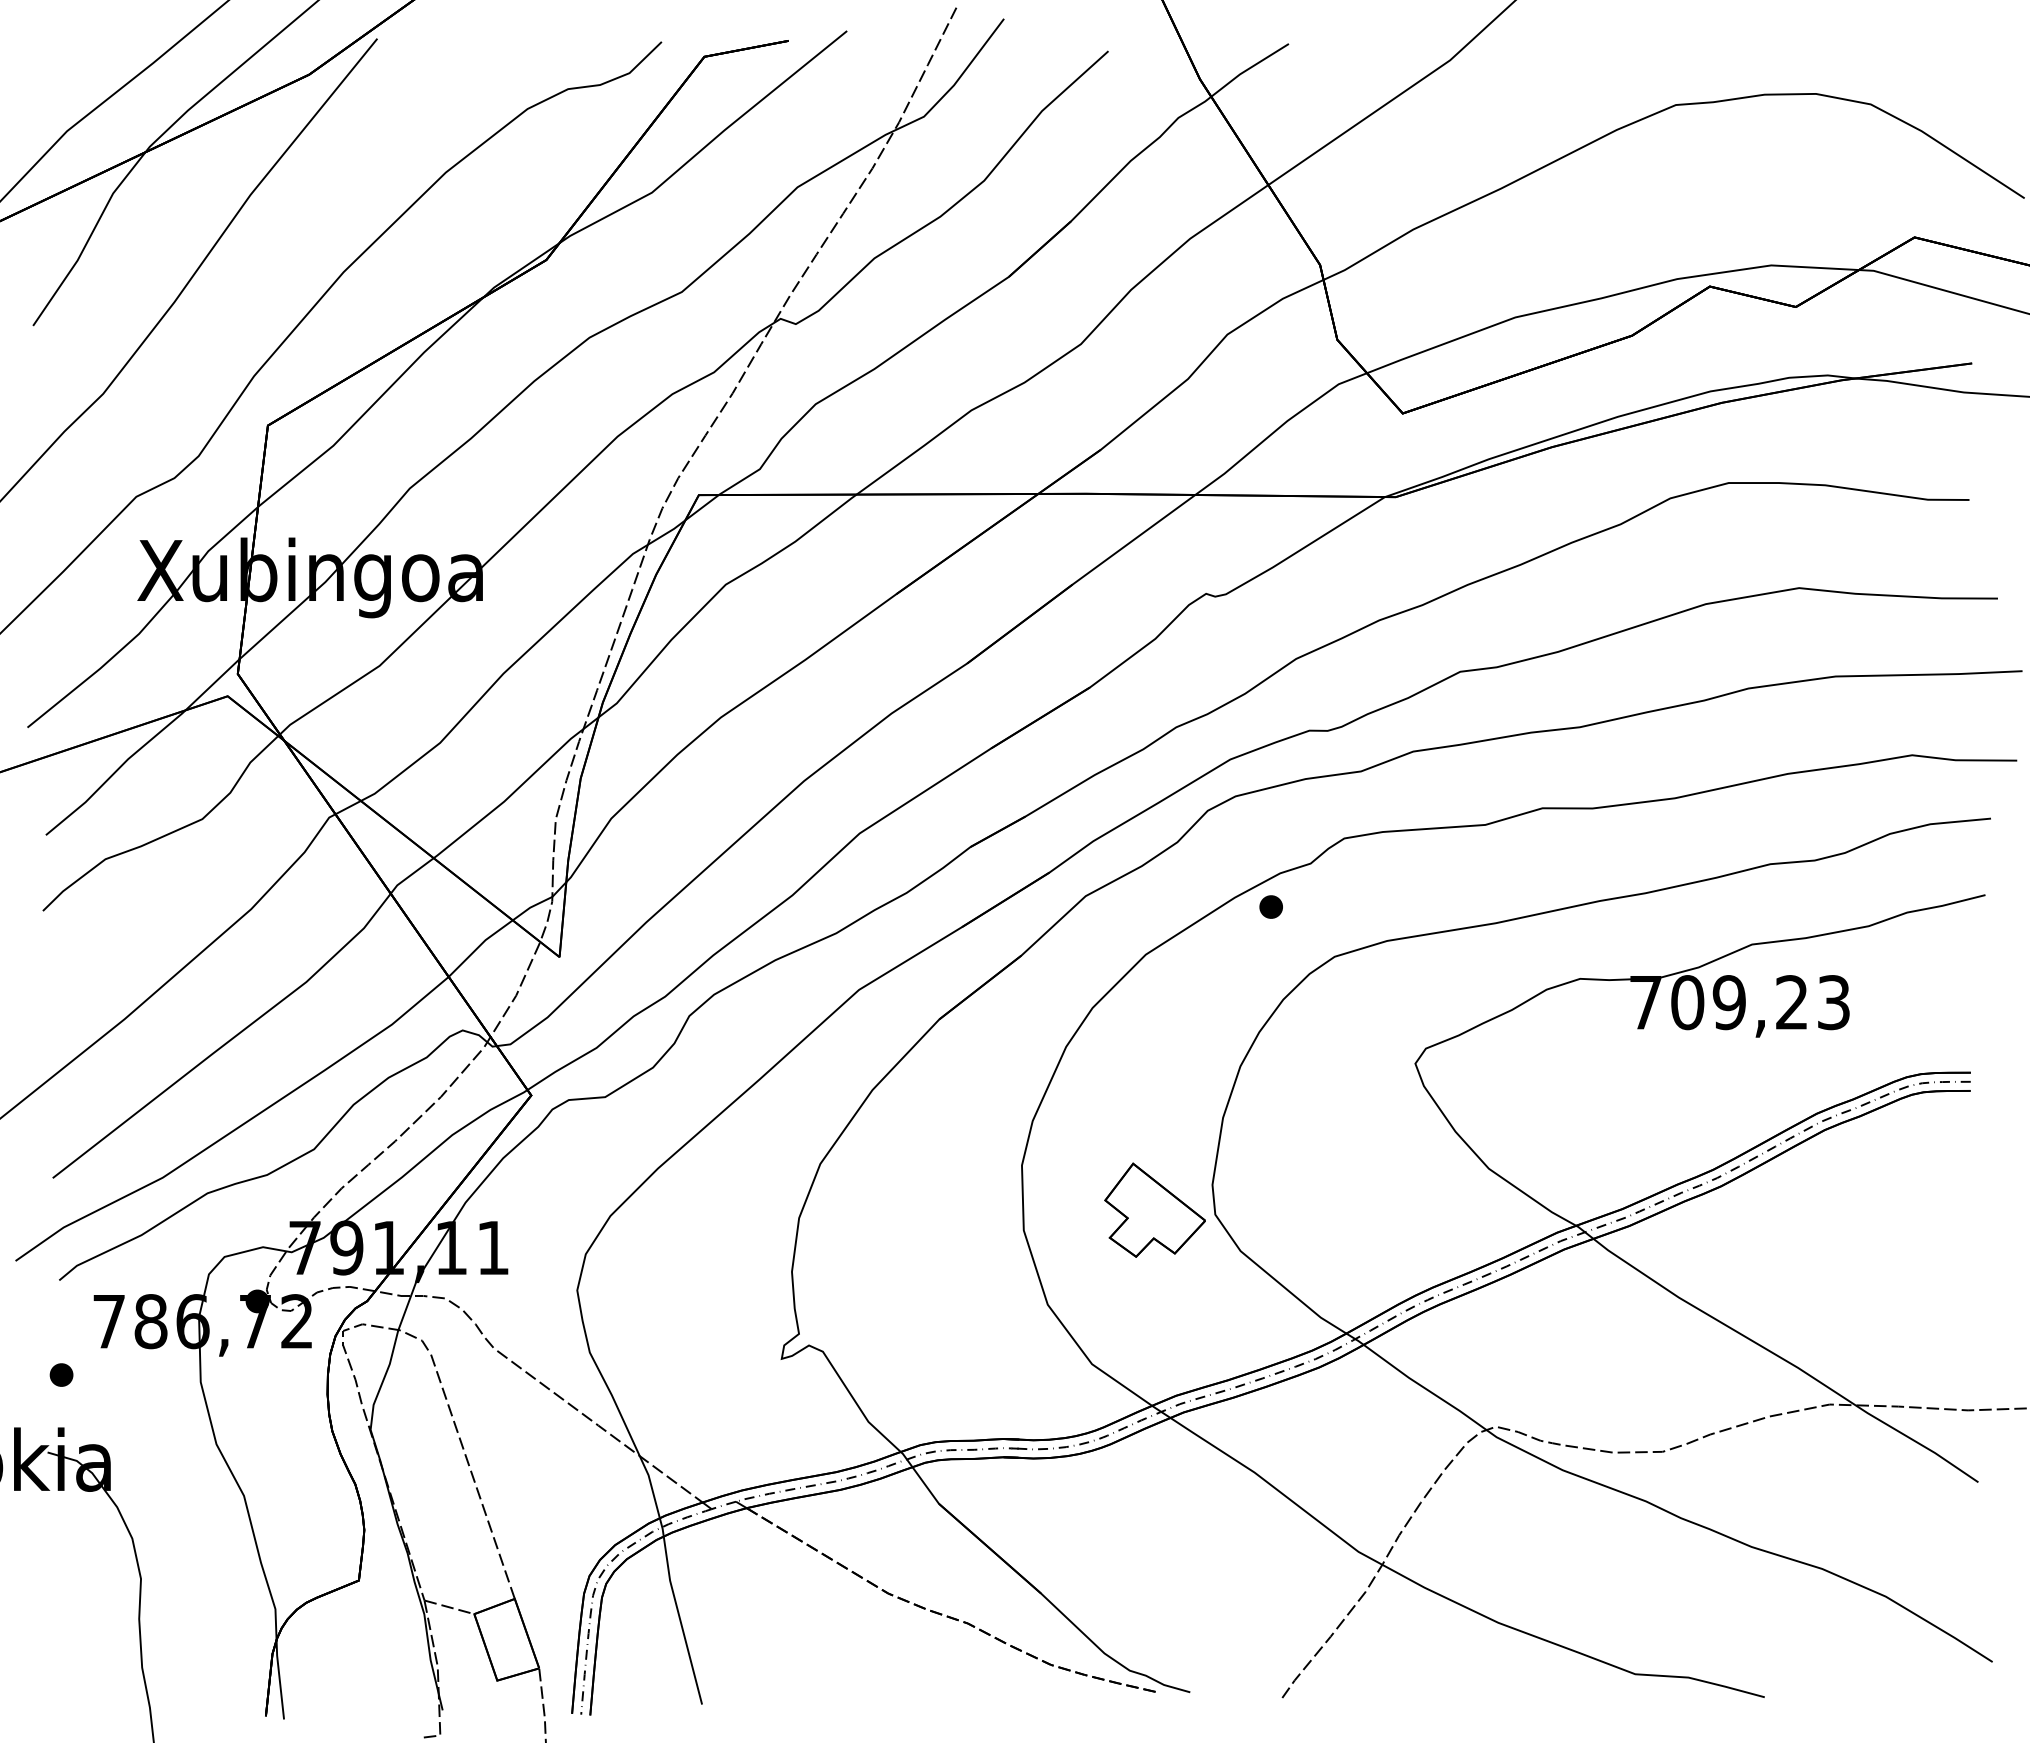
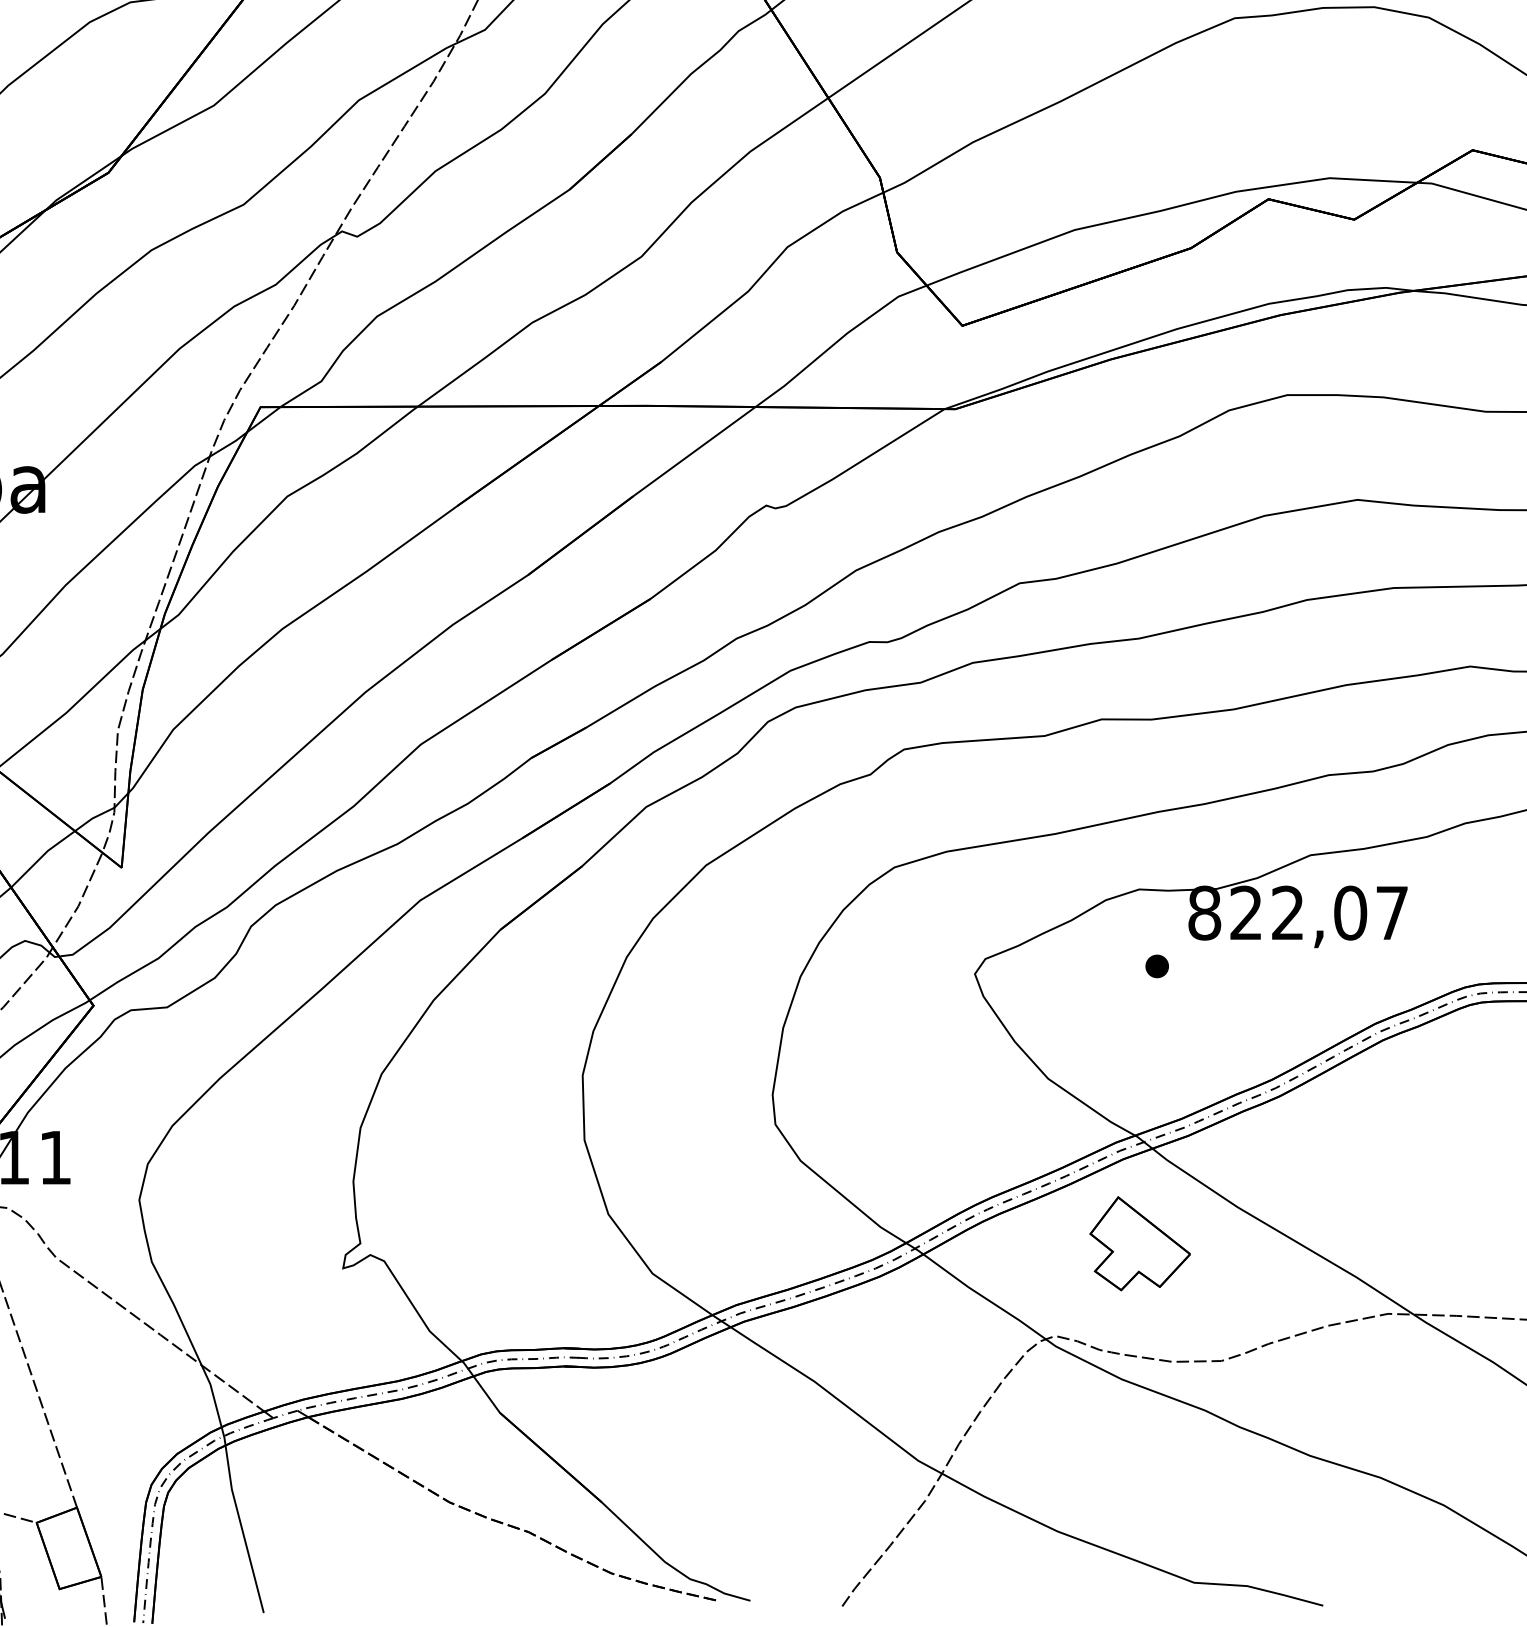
part: (1270, 906) -> (1156, 965), moved
text: (1739, 1002) -> (1298, 913), 709,23 -> 822,07
part: (1154, 1209) -> (1139, 1243), moved

